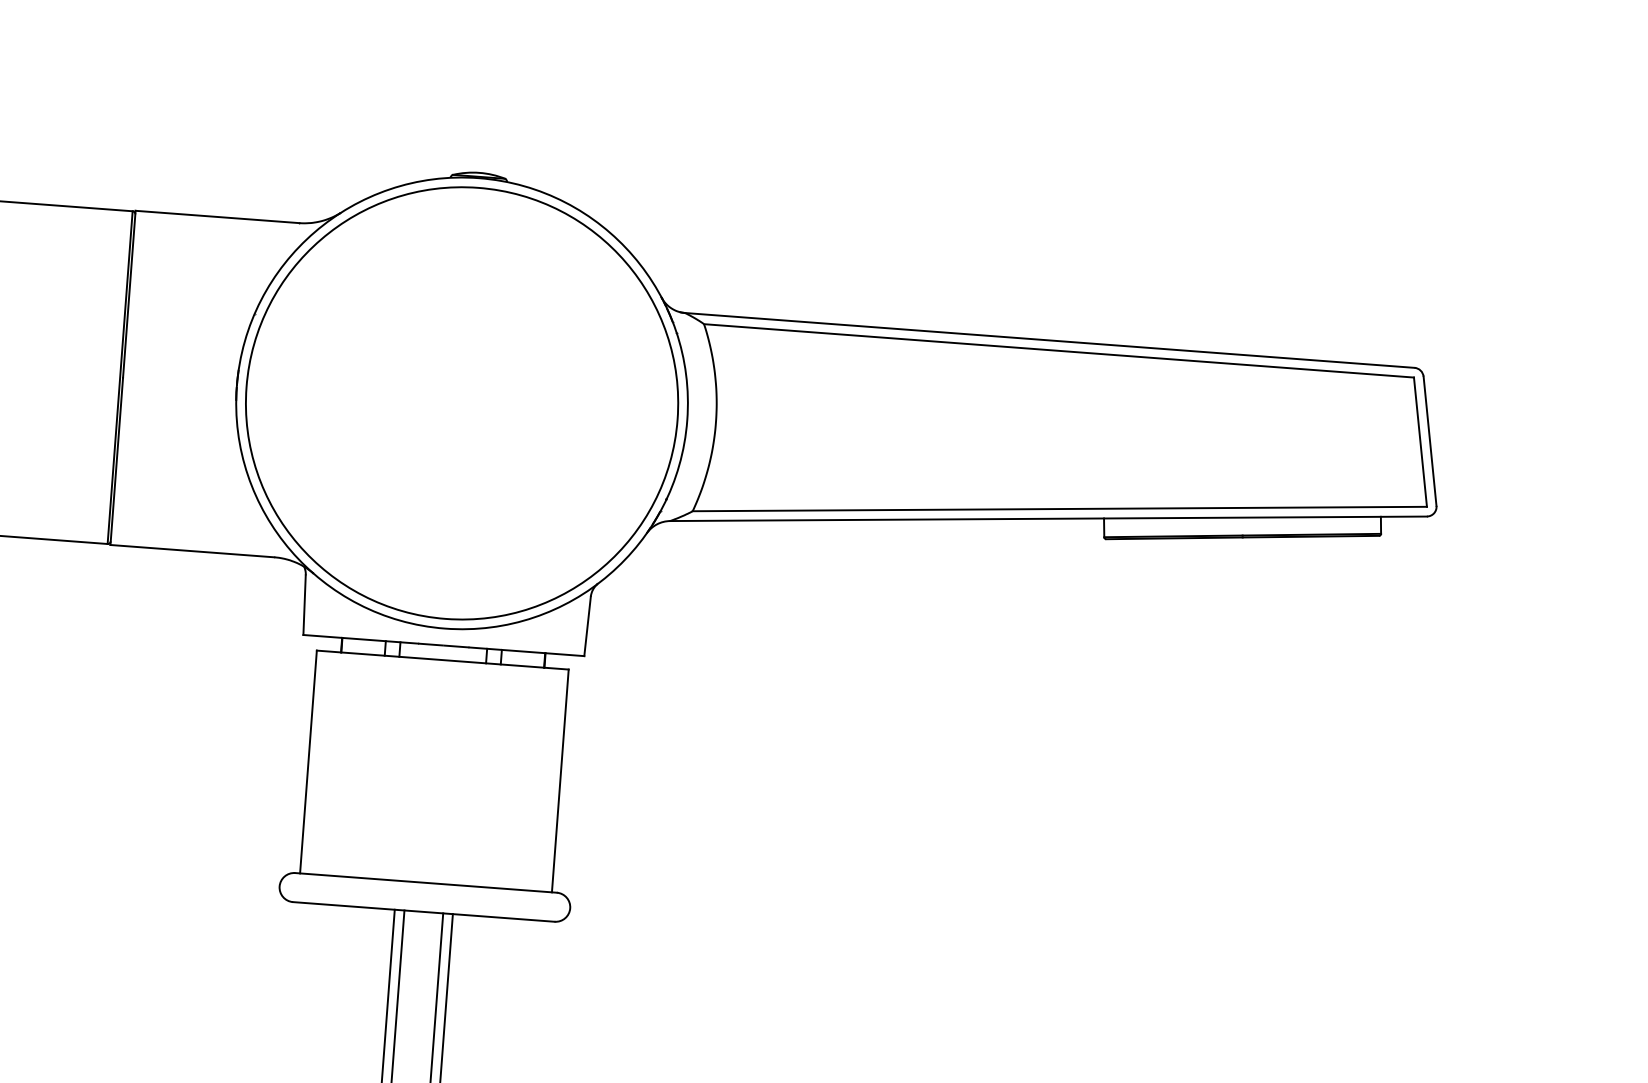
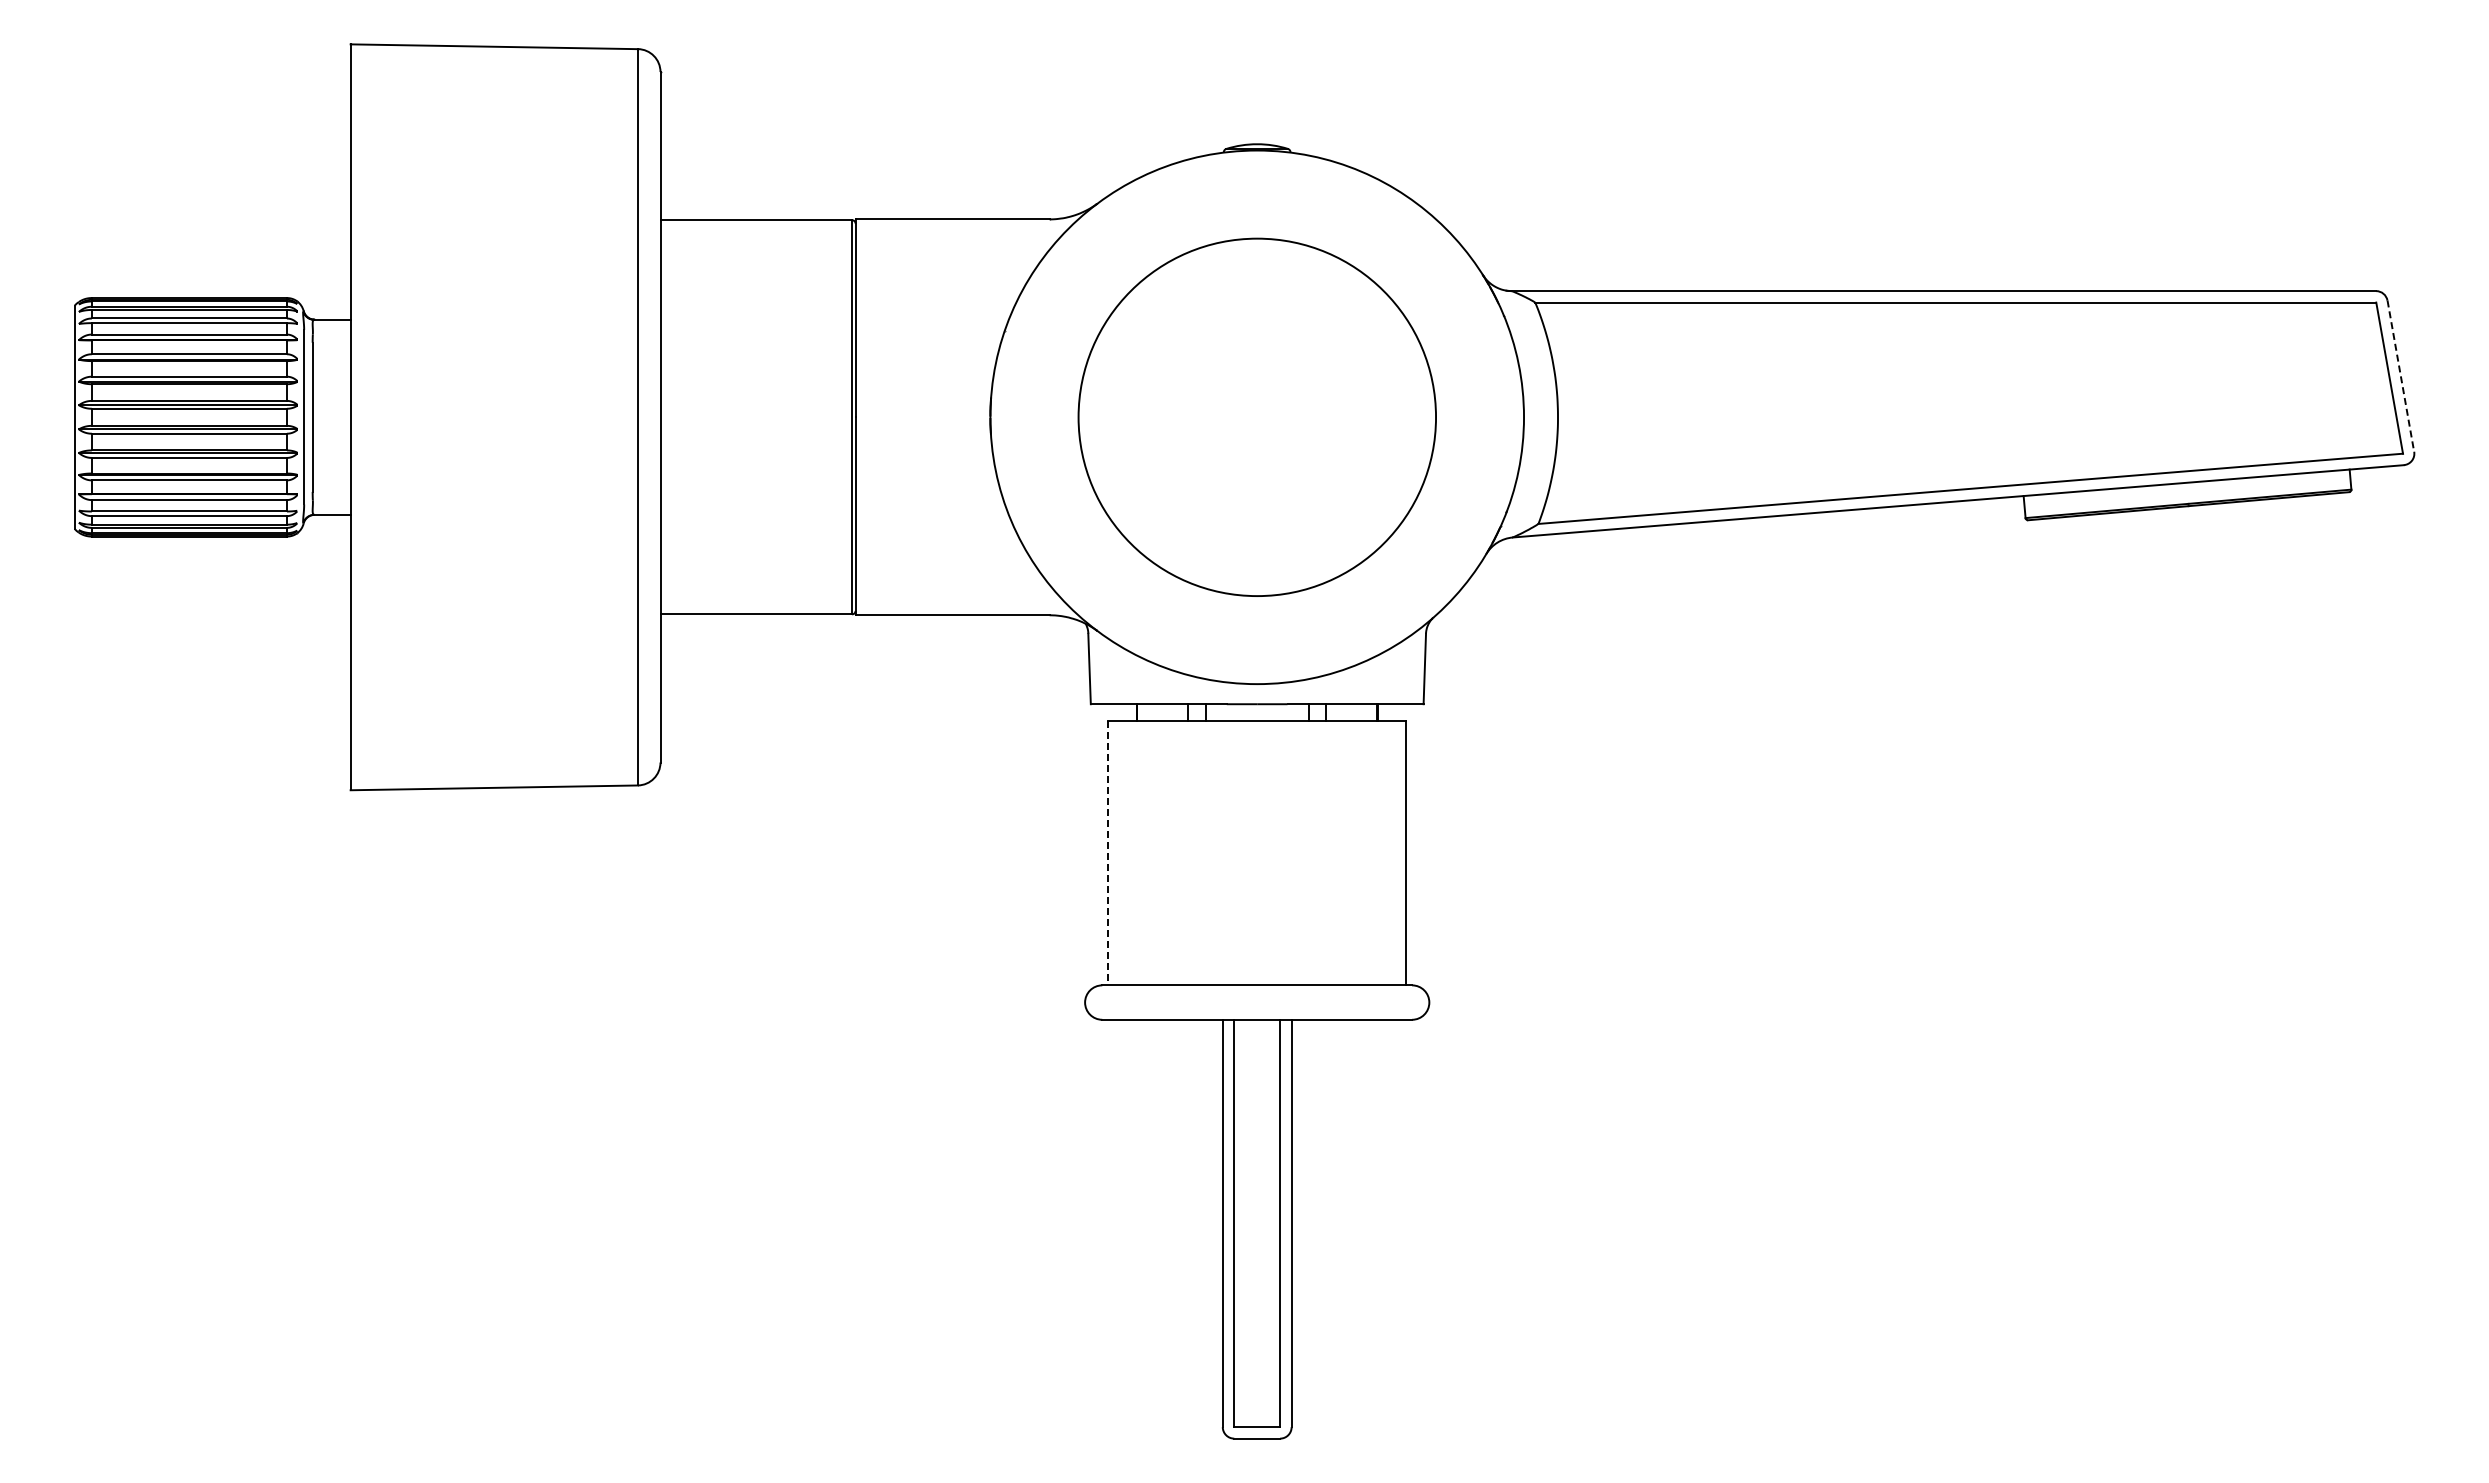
circle: (462, 403) -> (1257, 417), size x0.7
line: (1429, 441) -> (2400, 376), solid -> dashed
line: (308, 762) -> (1108, 853), solid -> dashed

